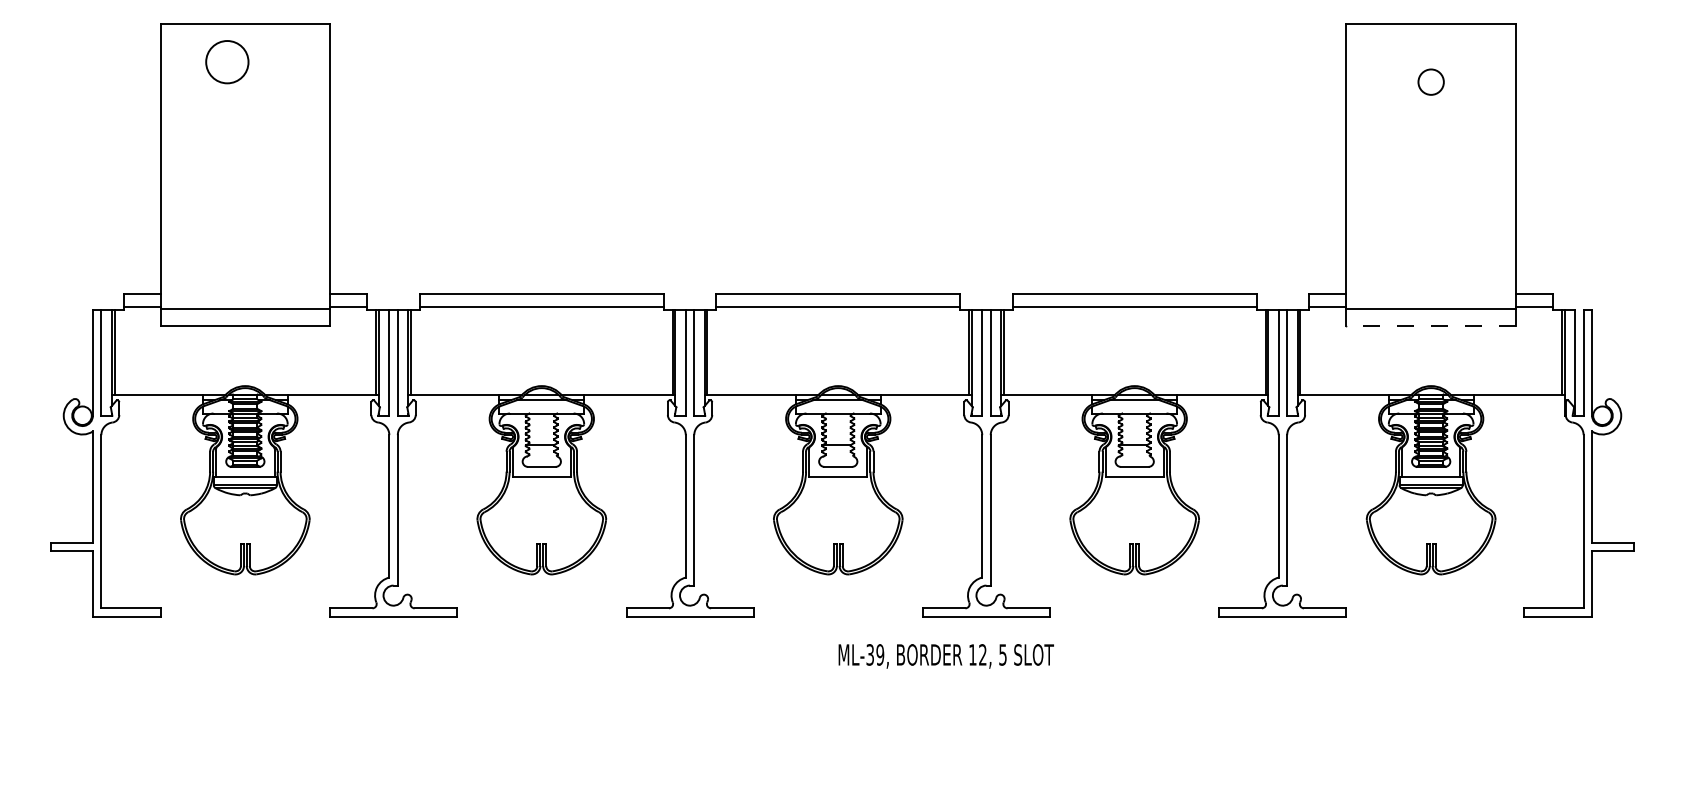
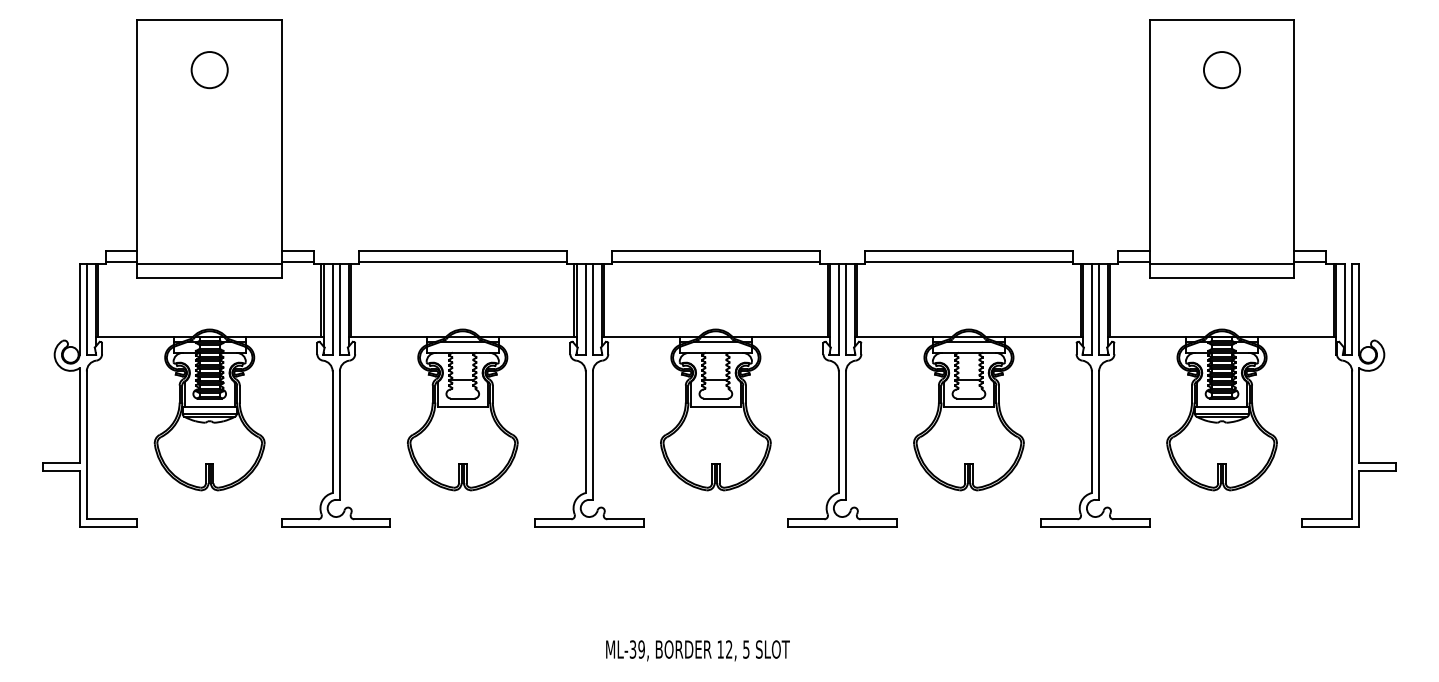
circle: (227, 62) -> (209, 70), moved
circle: (1431, 82) -> (1222, 70), size x1.67
line: (1431, 325) -> (1222, 277), dashed -> solid
text: (945, 656) -> (697, 650), moved

